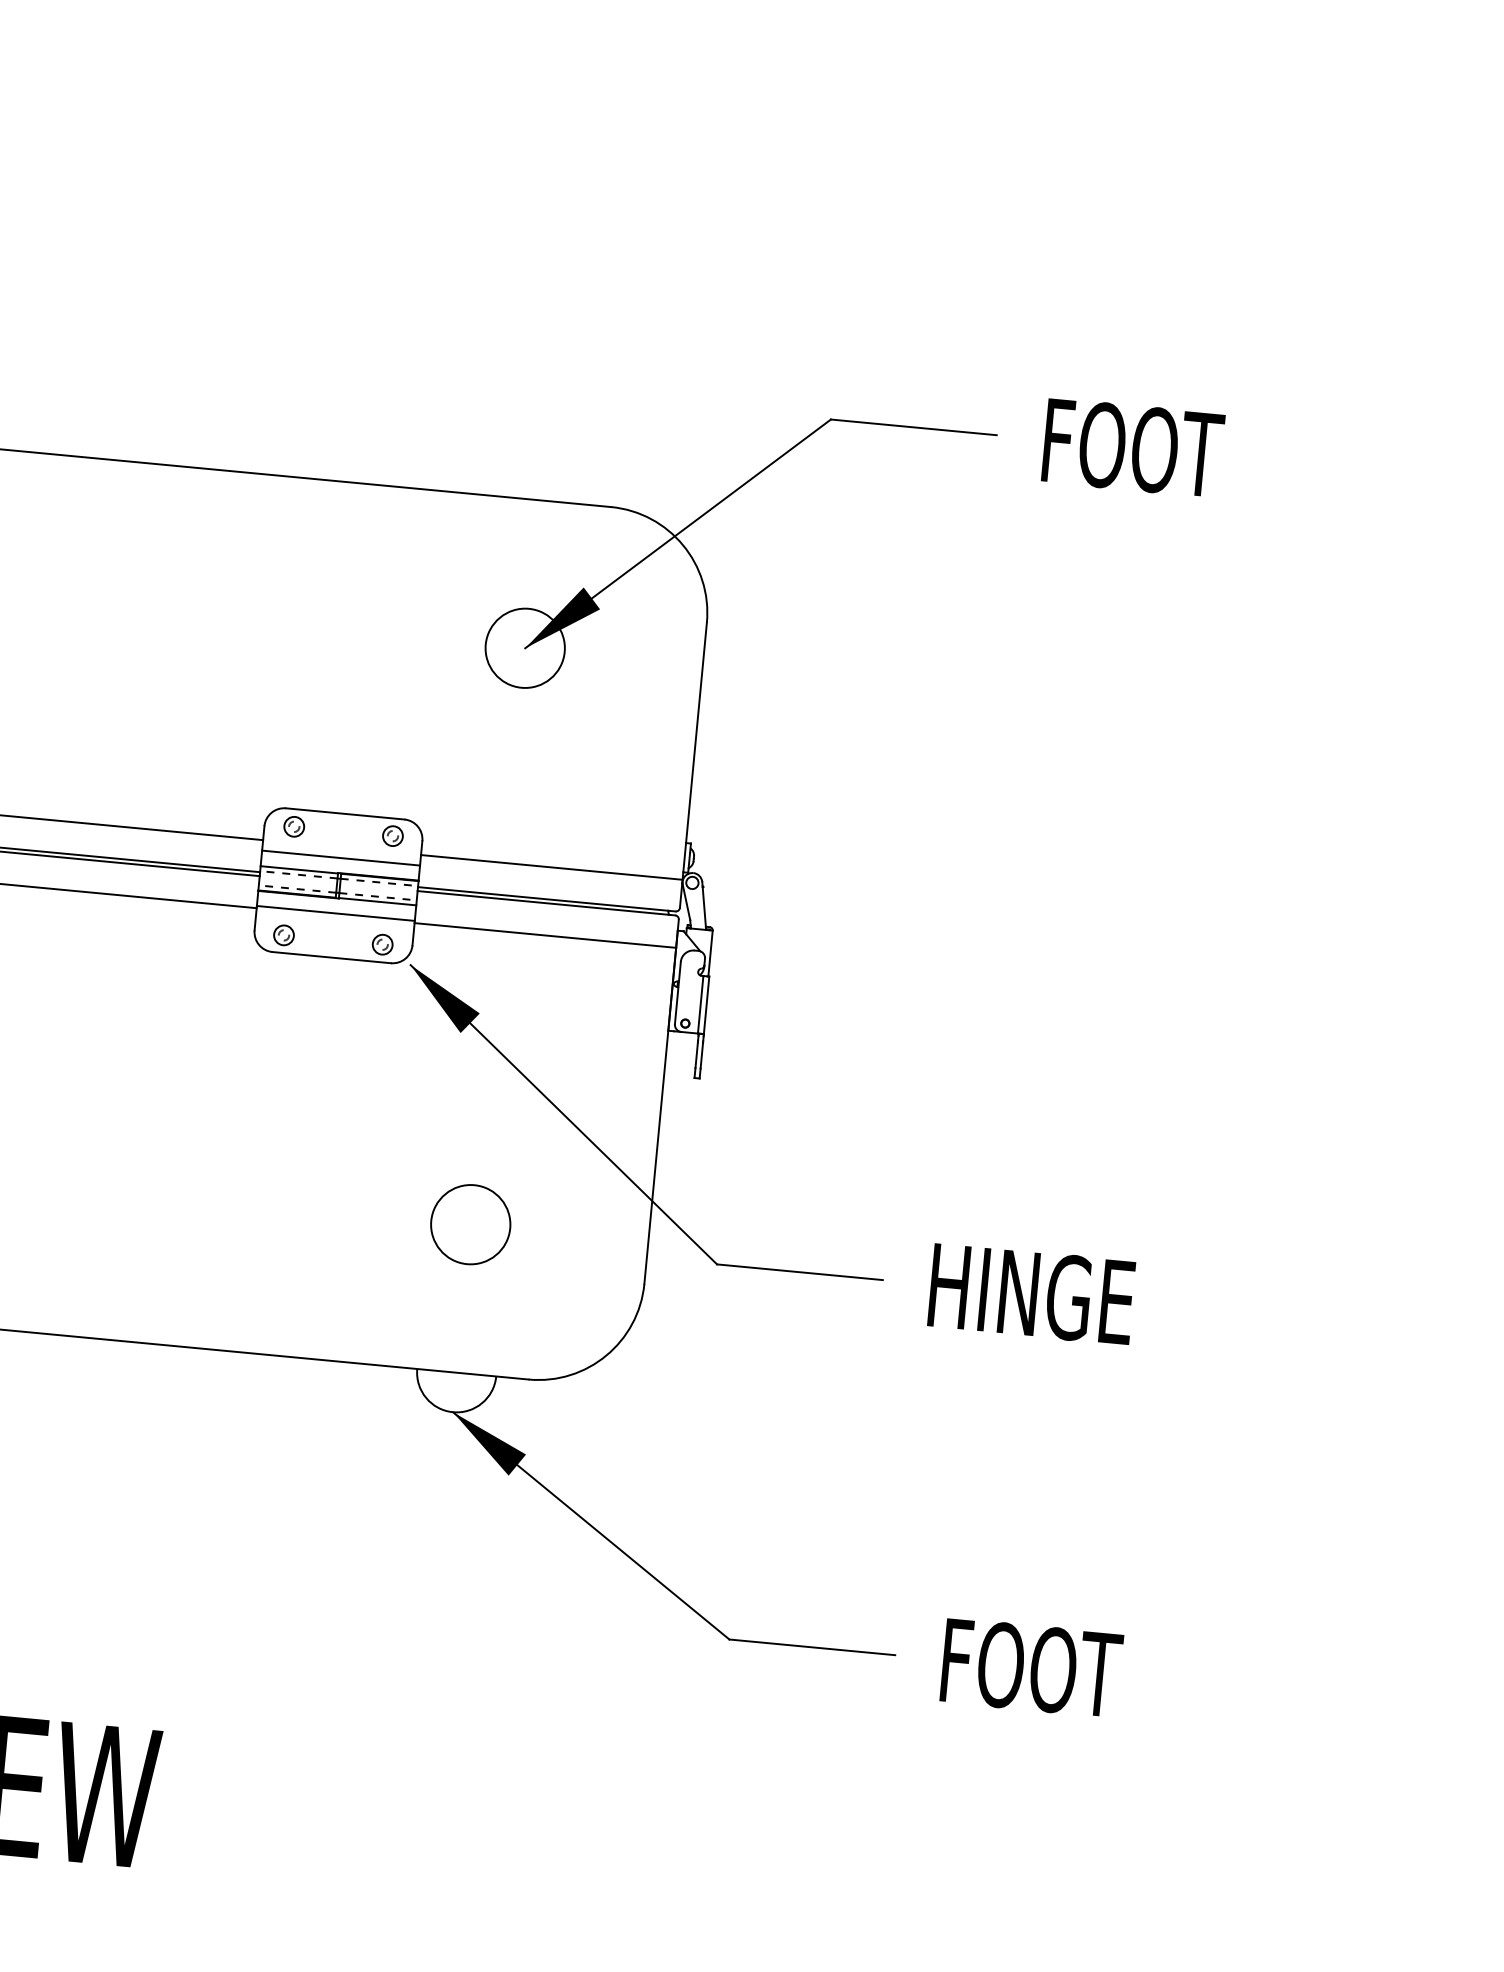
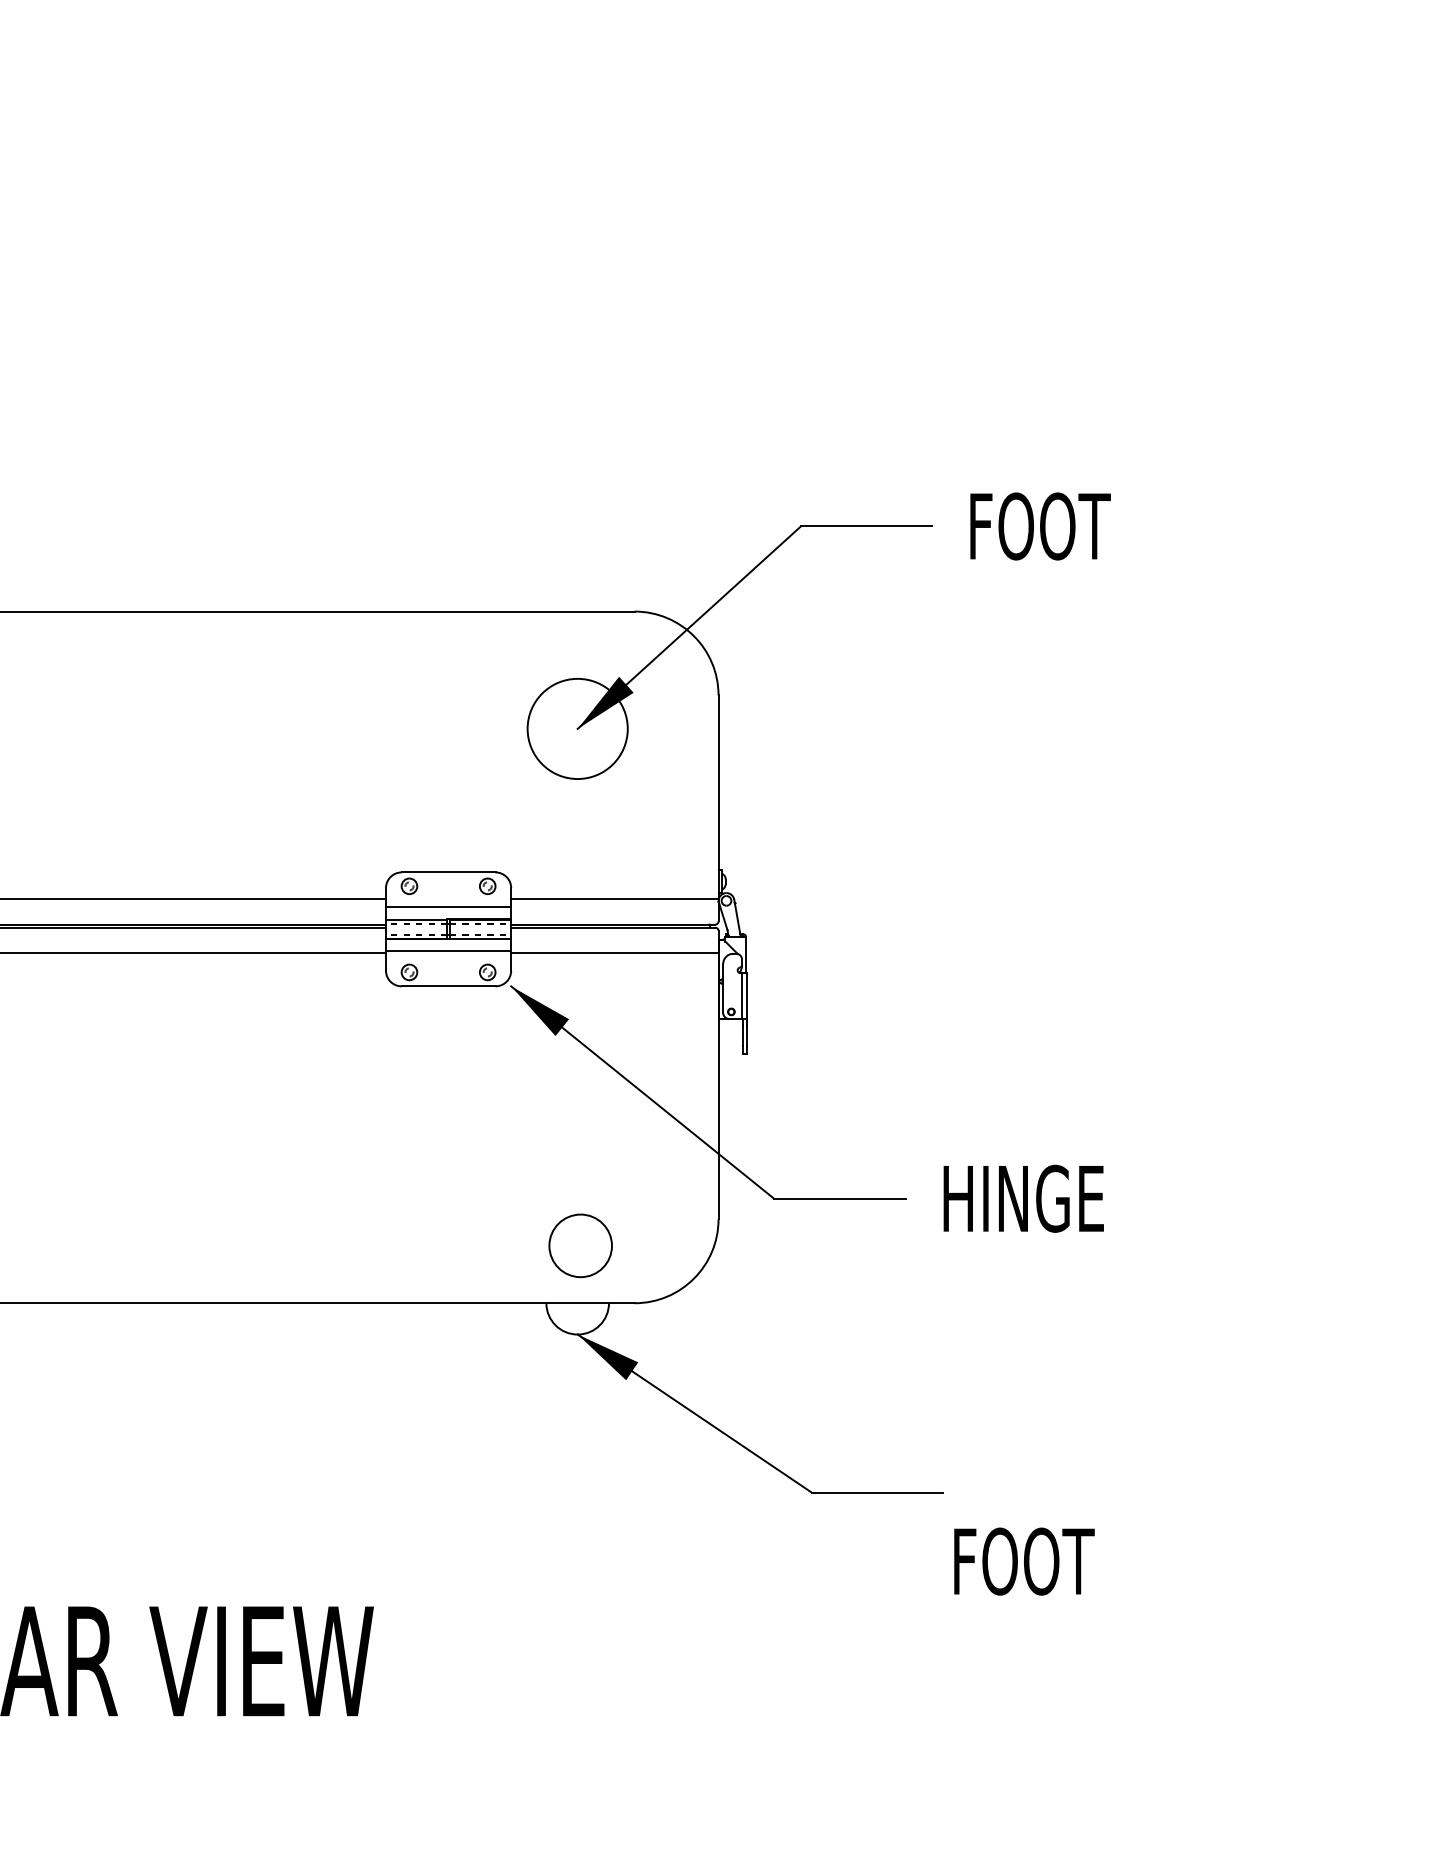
circle: (525, 647) -> (577, 728), size x1.6
circle: (470, 1224) -> (580, 1245), moved
text: (1031, 1667) -> (1024, 1561), moved

